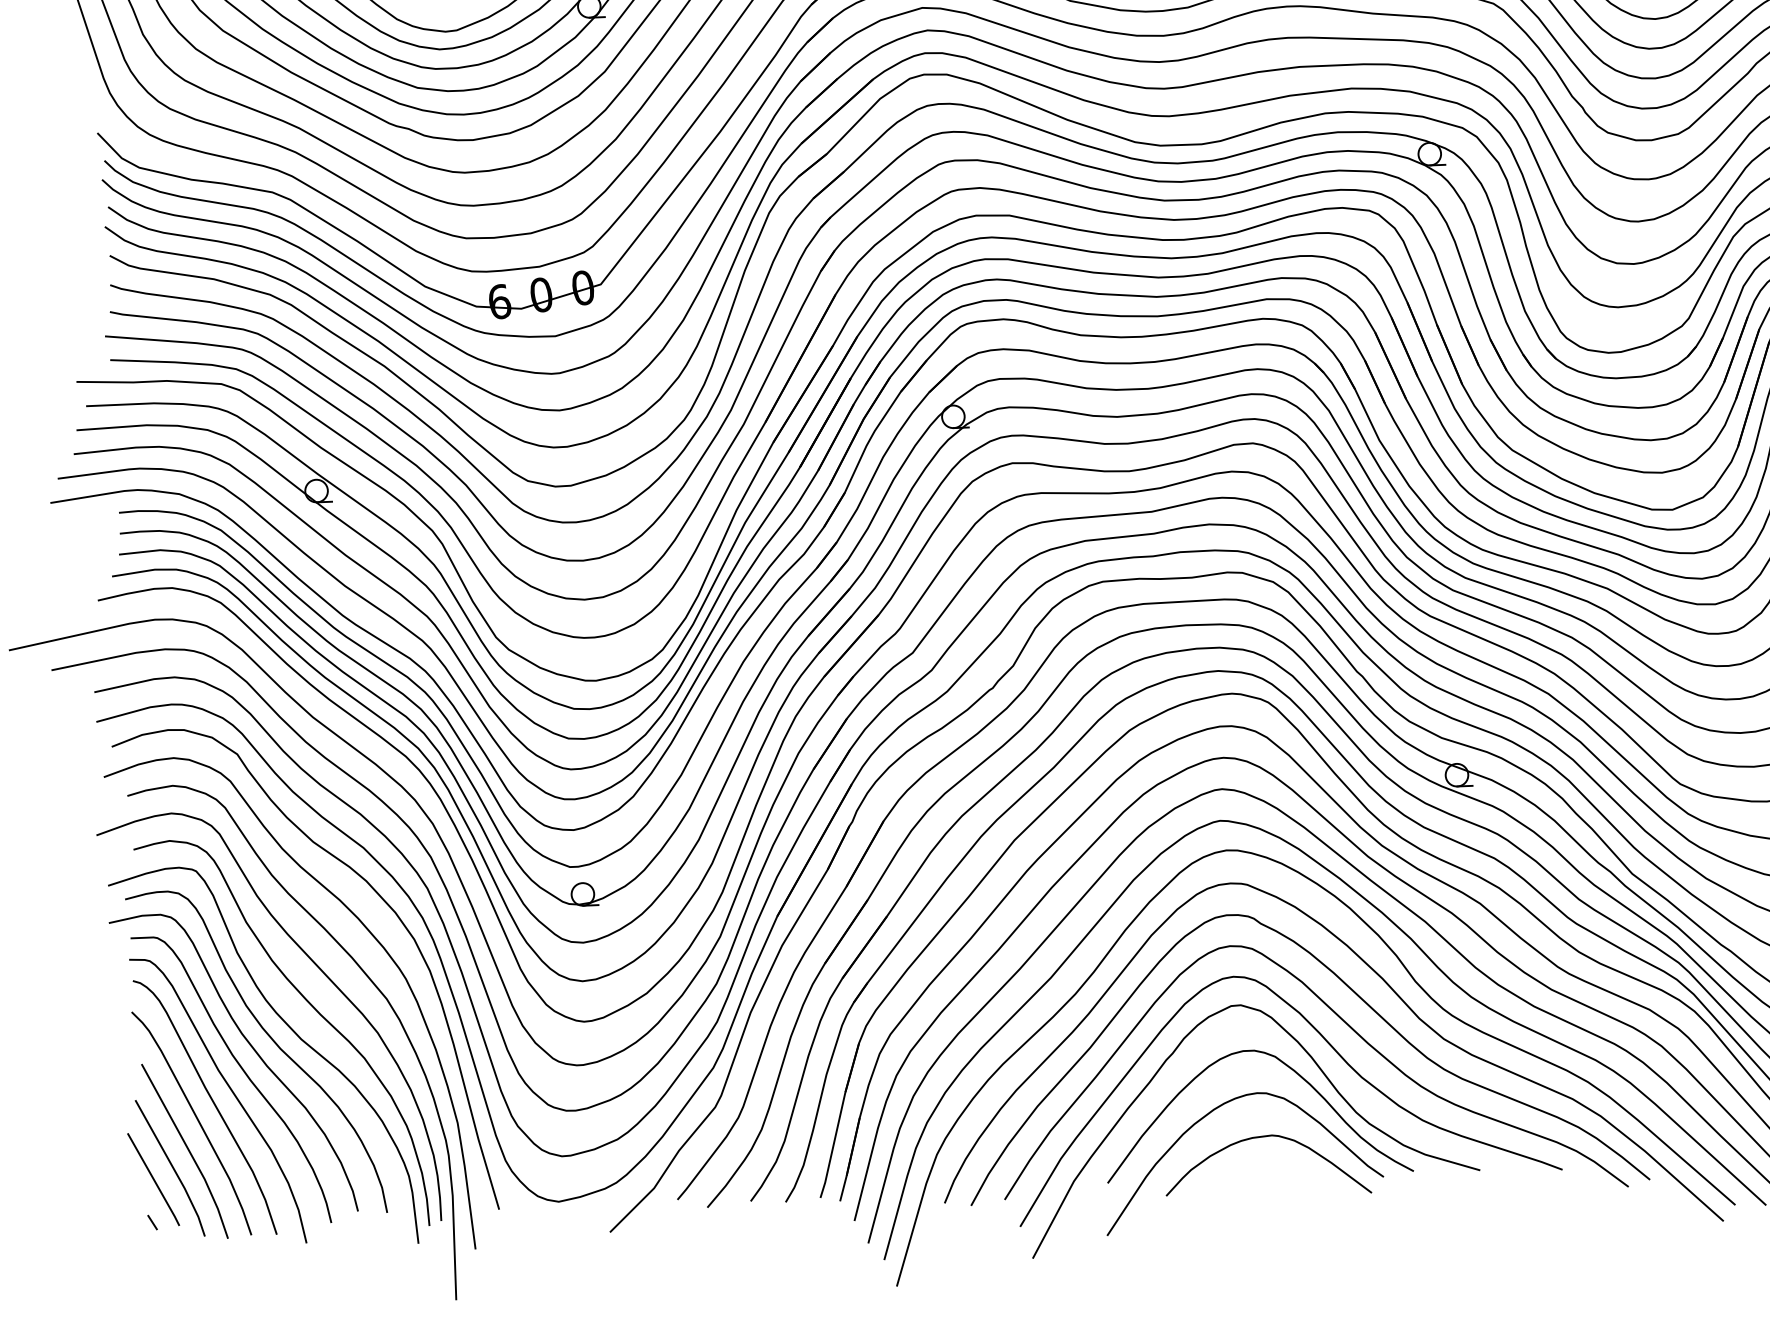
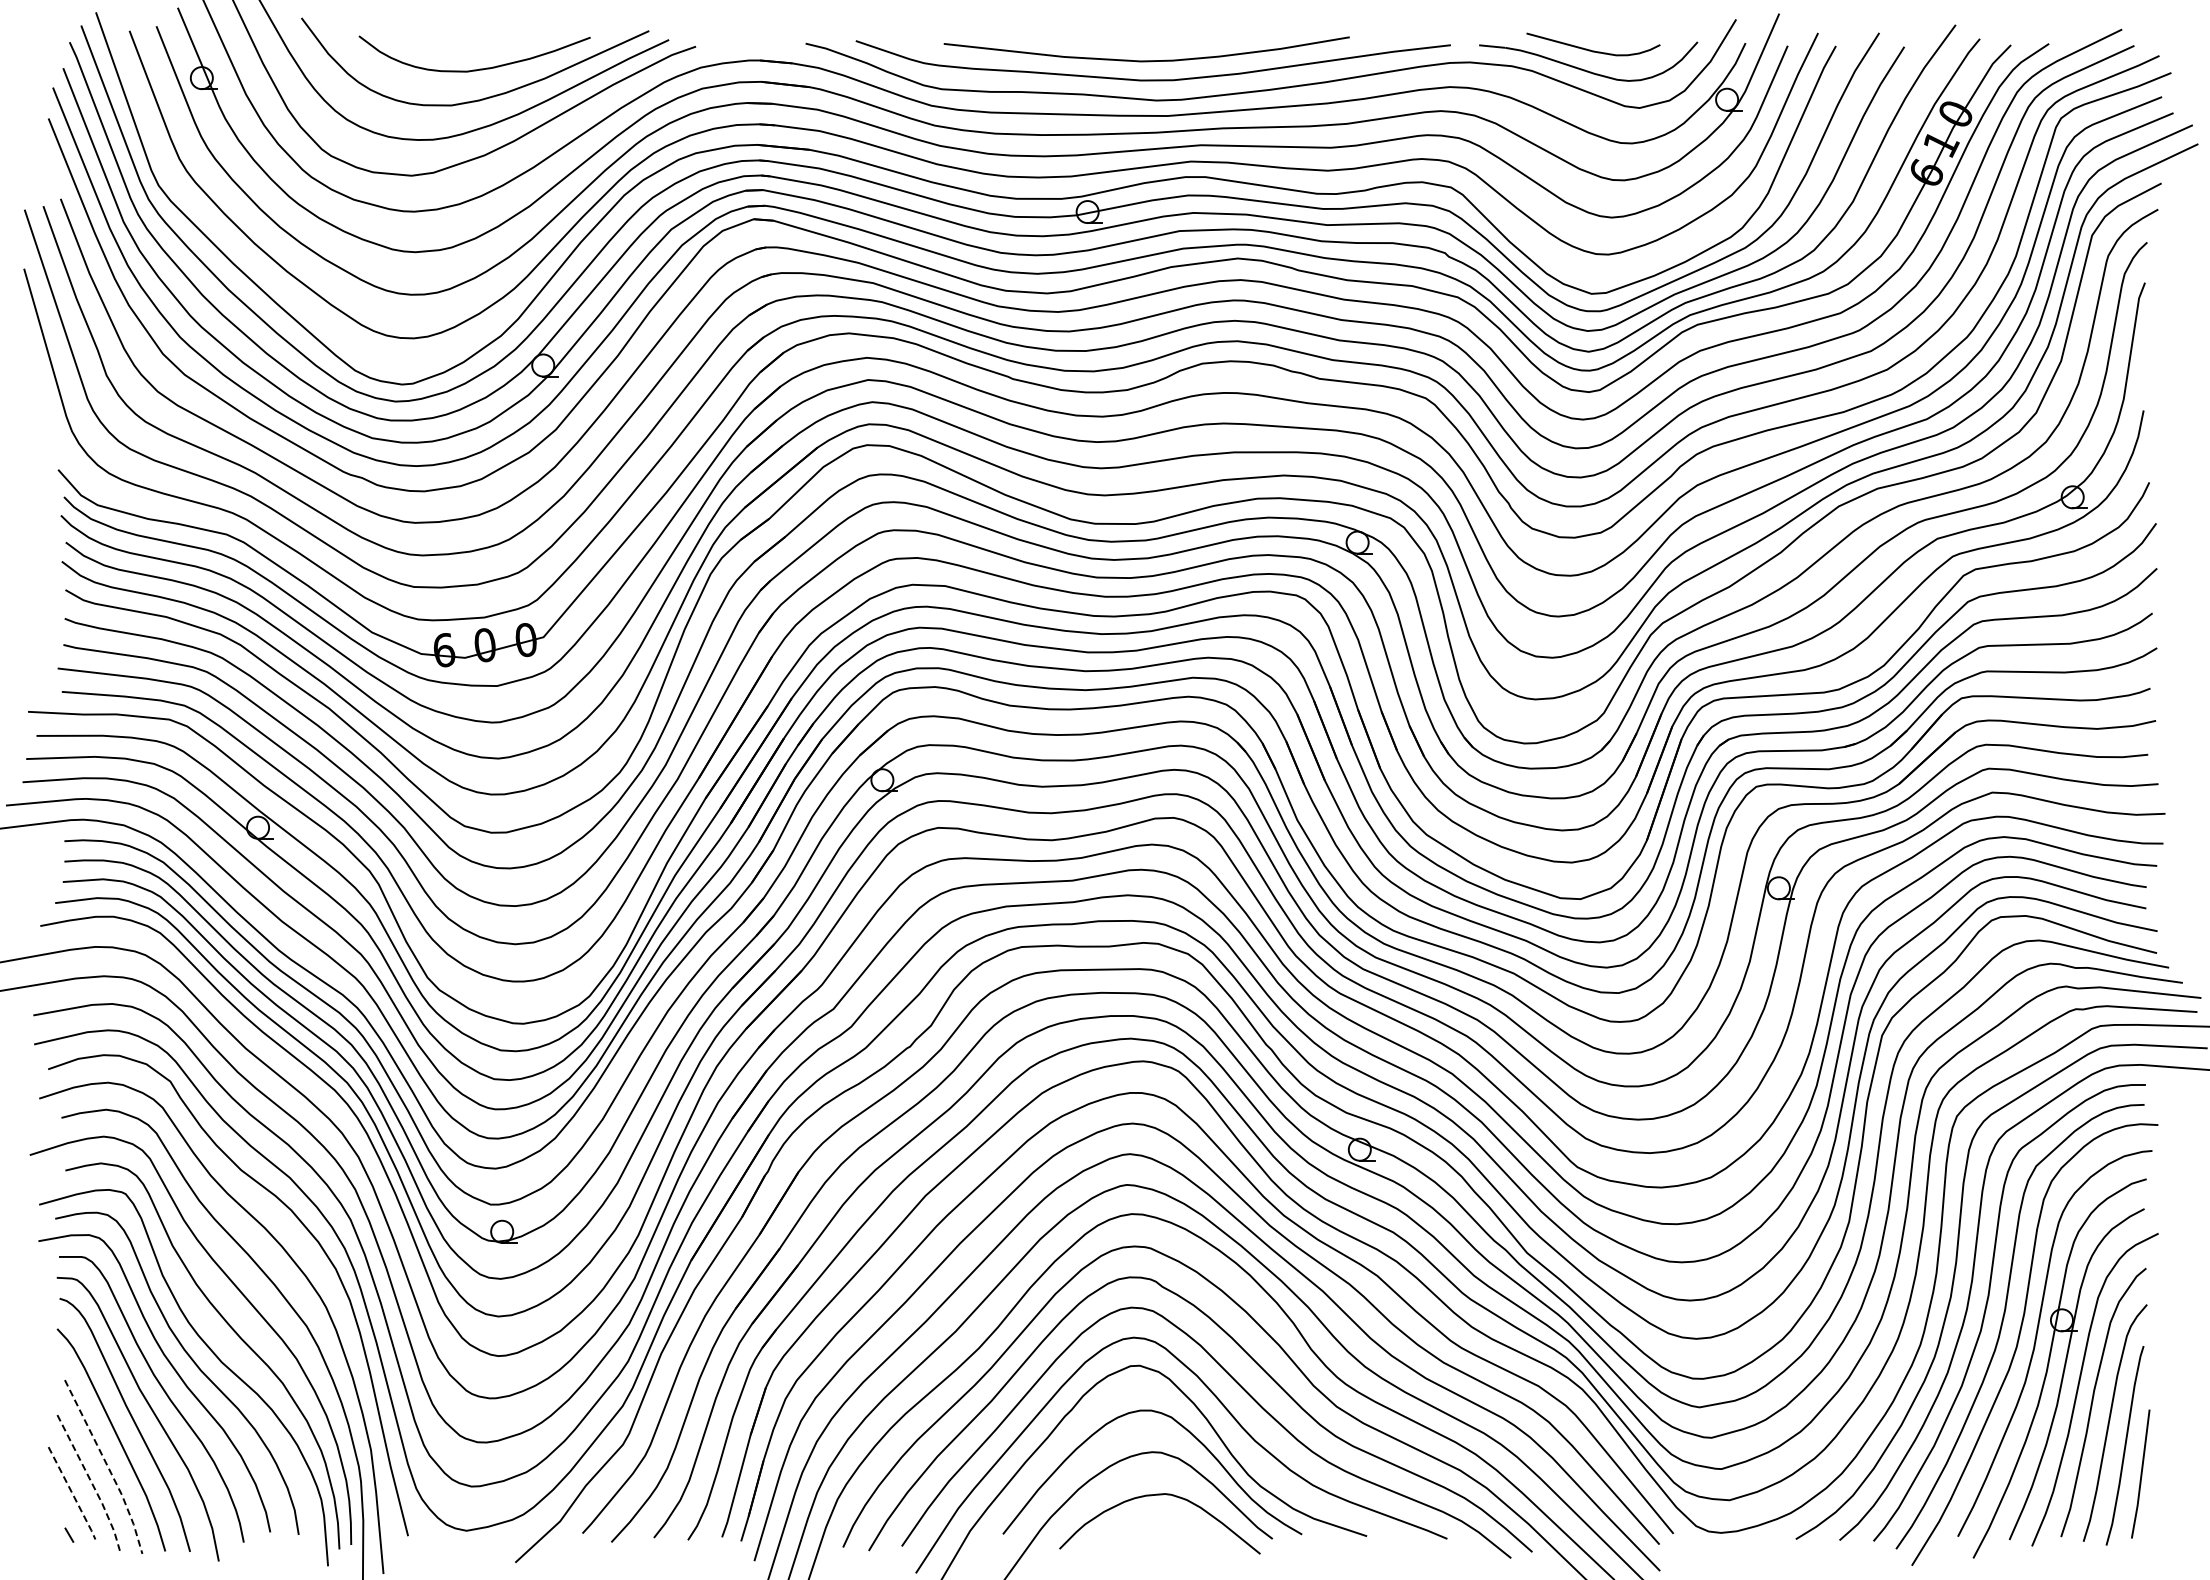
line: (188, 1150) -> (107, 1466), solid -> dashed
line: (174, 1168) -> (92, 1483), solid -> dashed
line: (154, 1180) -> (72, 1494), solid -> dashed

